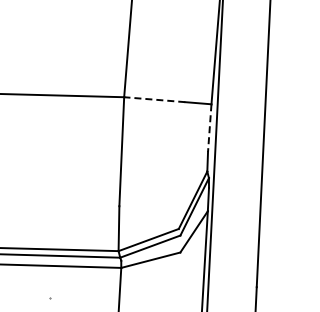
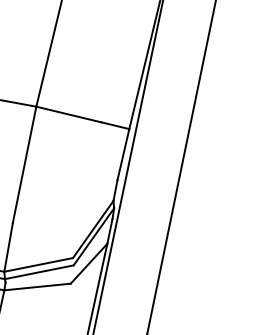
line: (154, 99) -> (68, 114), dashed -> solid
line: (209, 128) -> (123, 154), dashed -> solid

